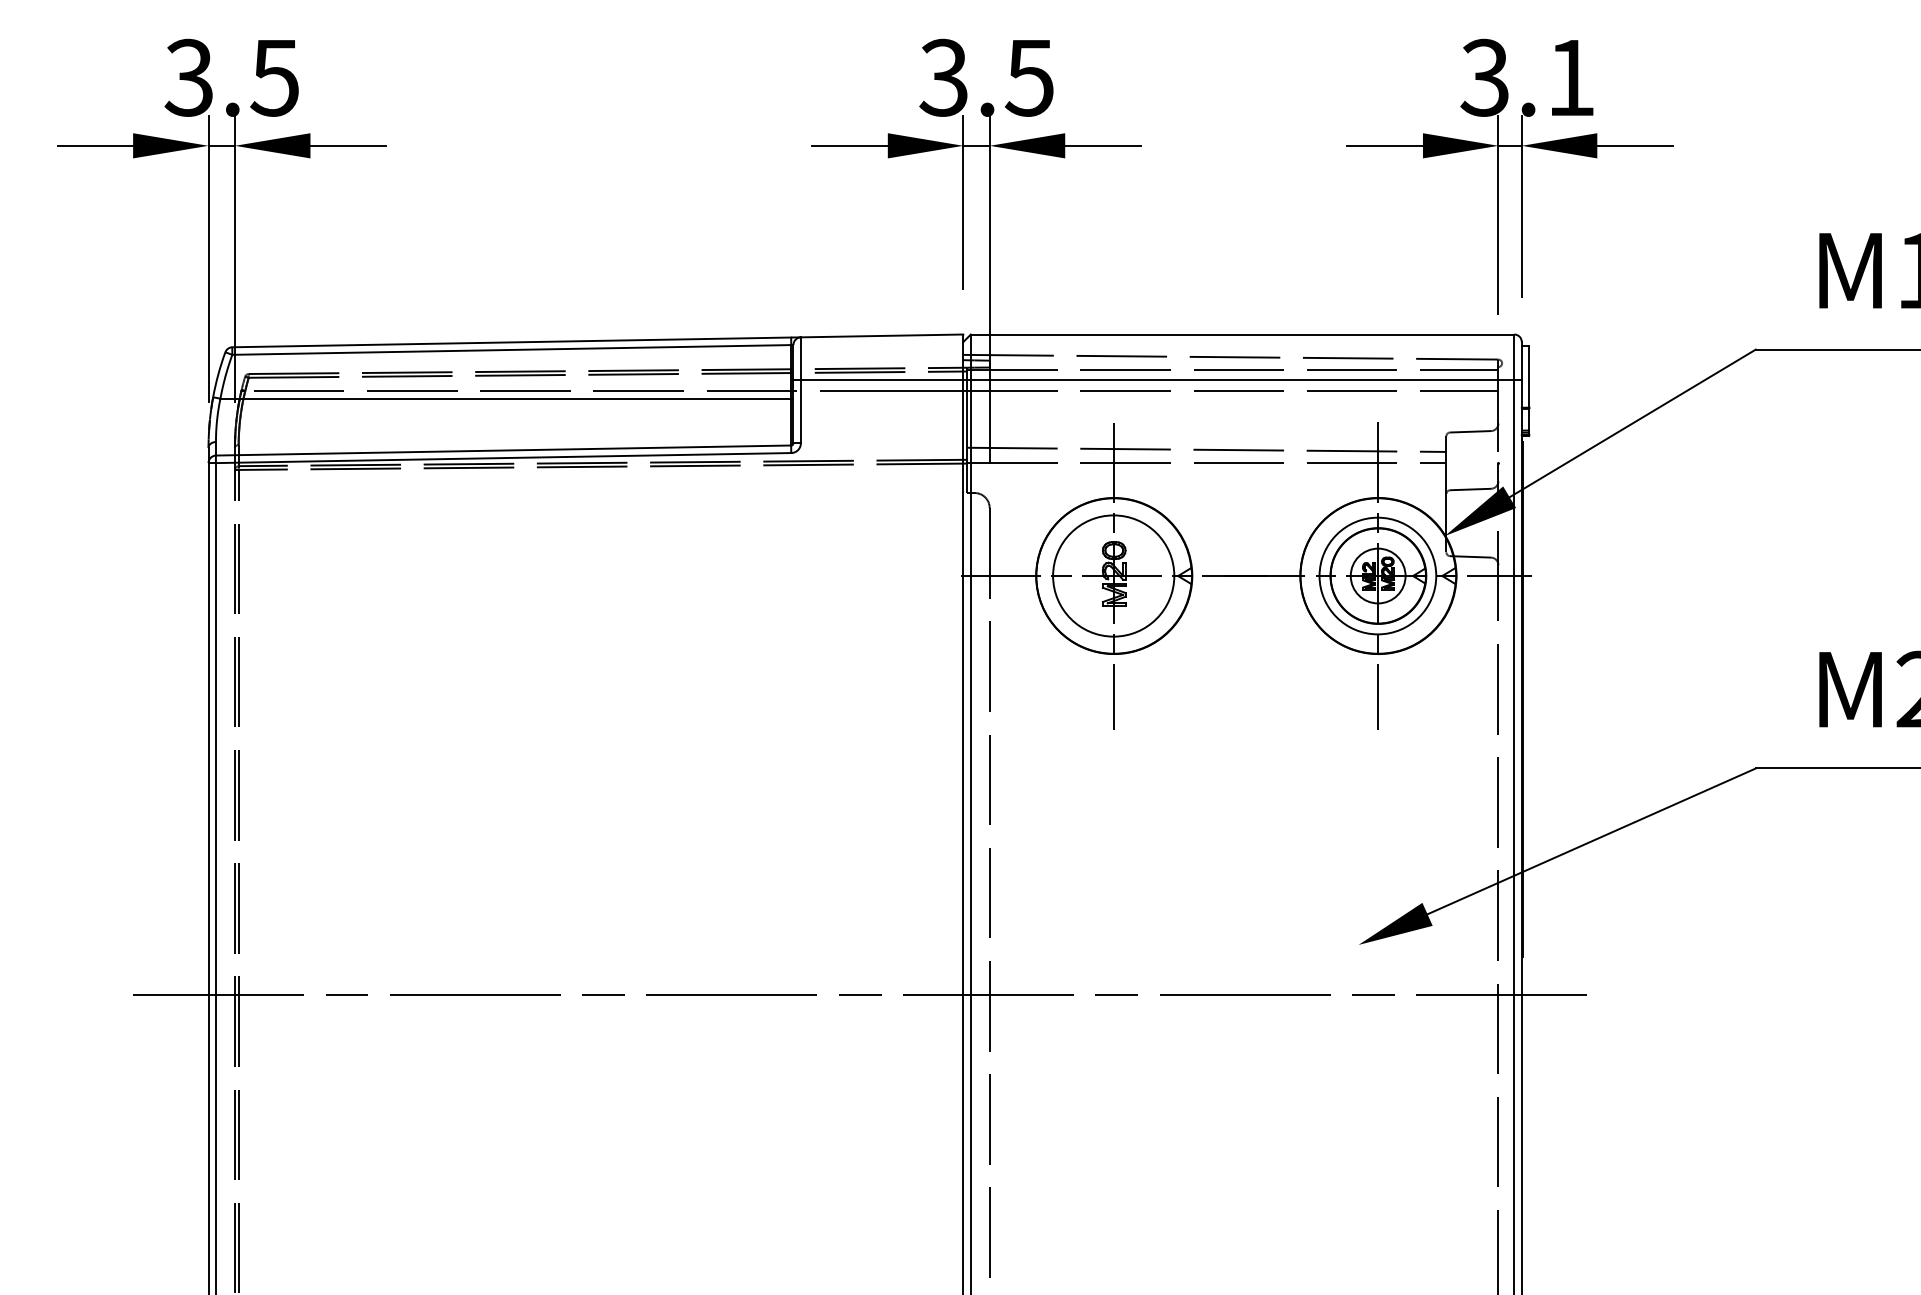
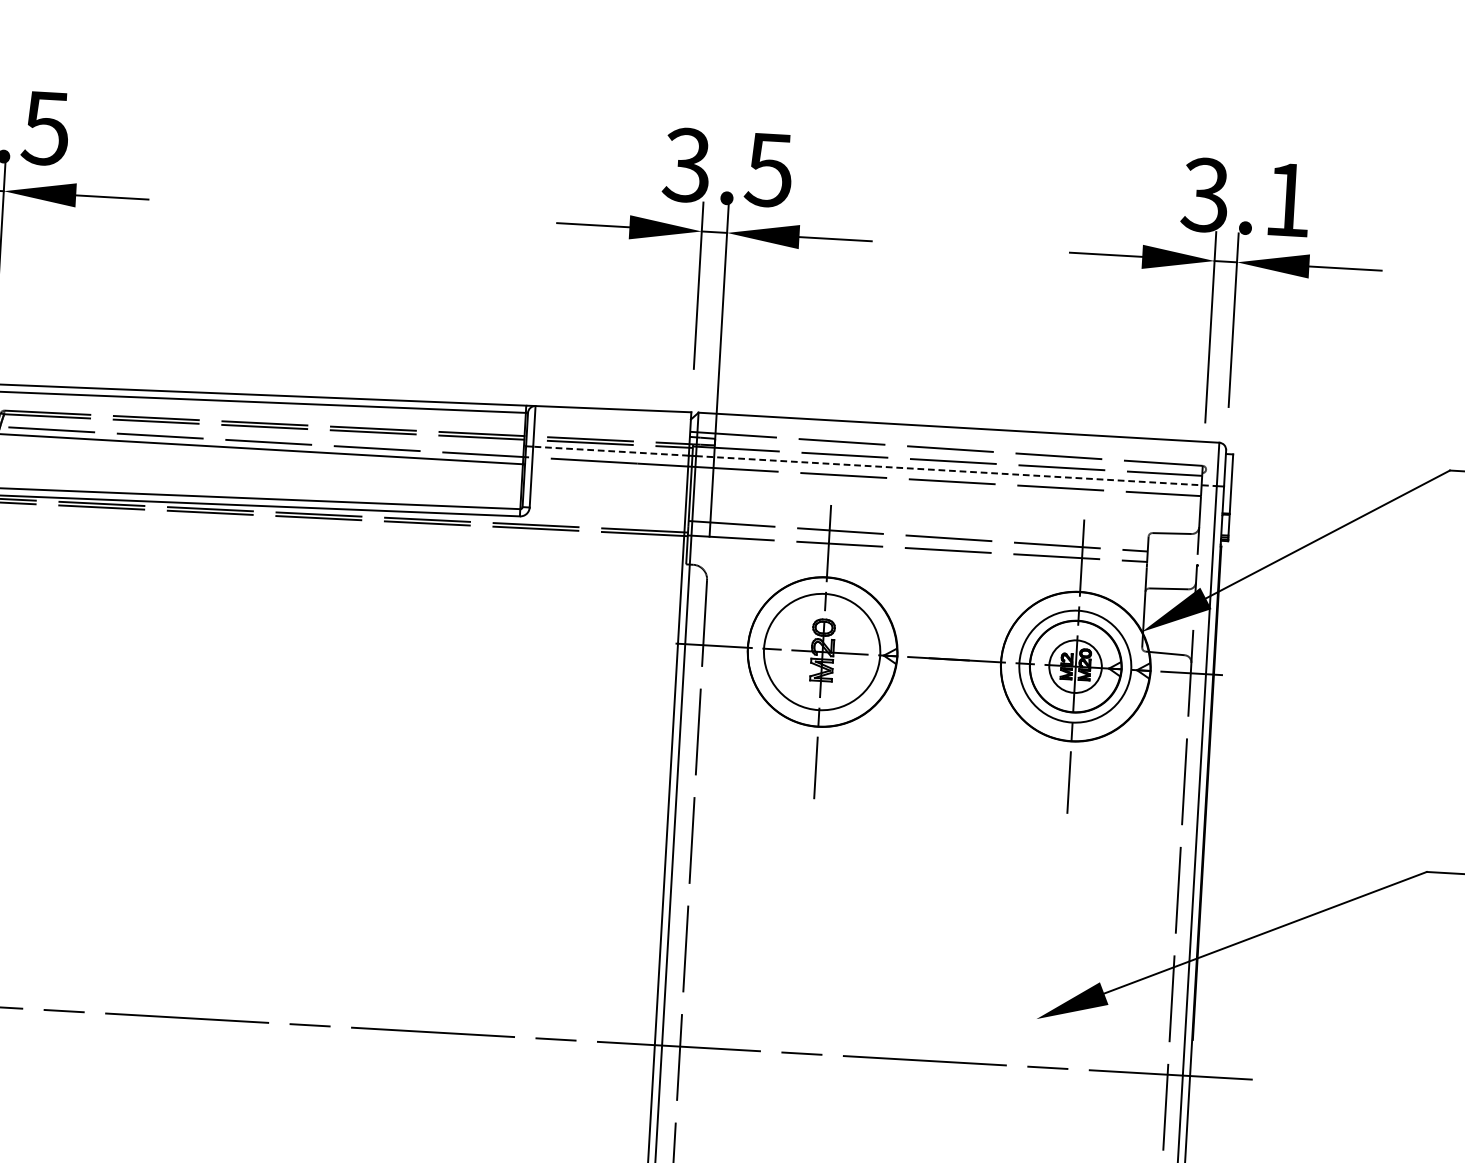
line: (881, 379) -> (610, 450), solid -> dashed
line: (1242, 379) -> (956, 470), solid -> dashed

